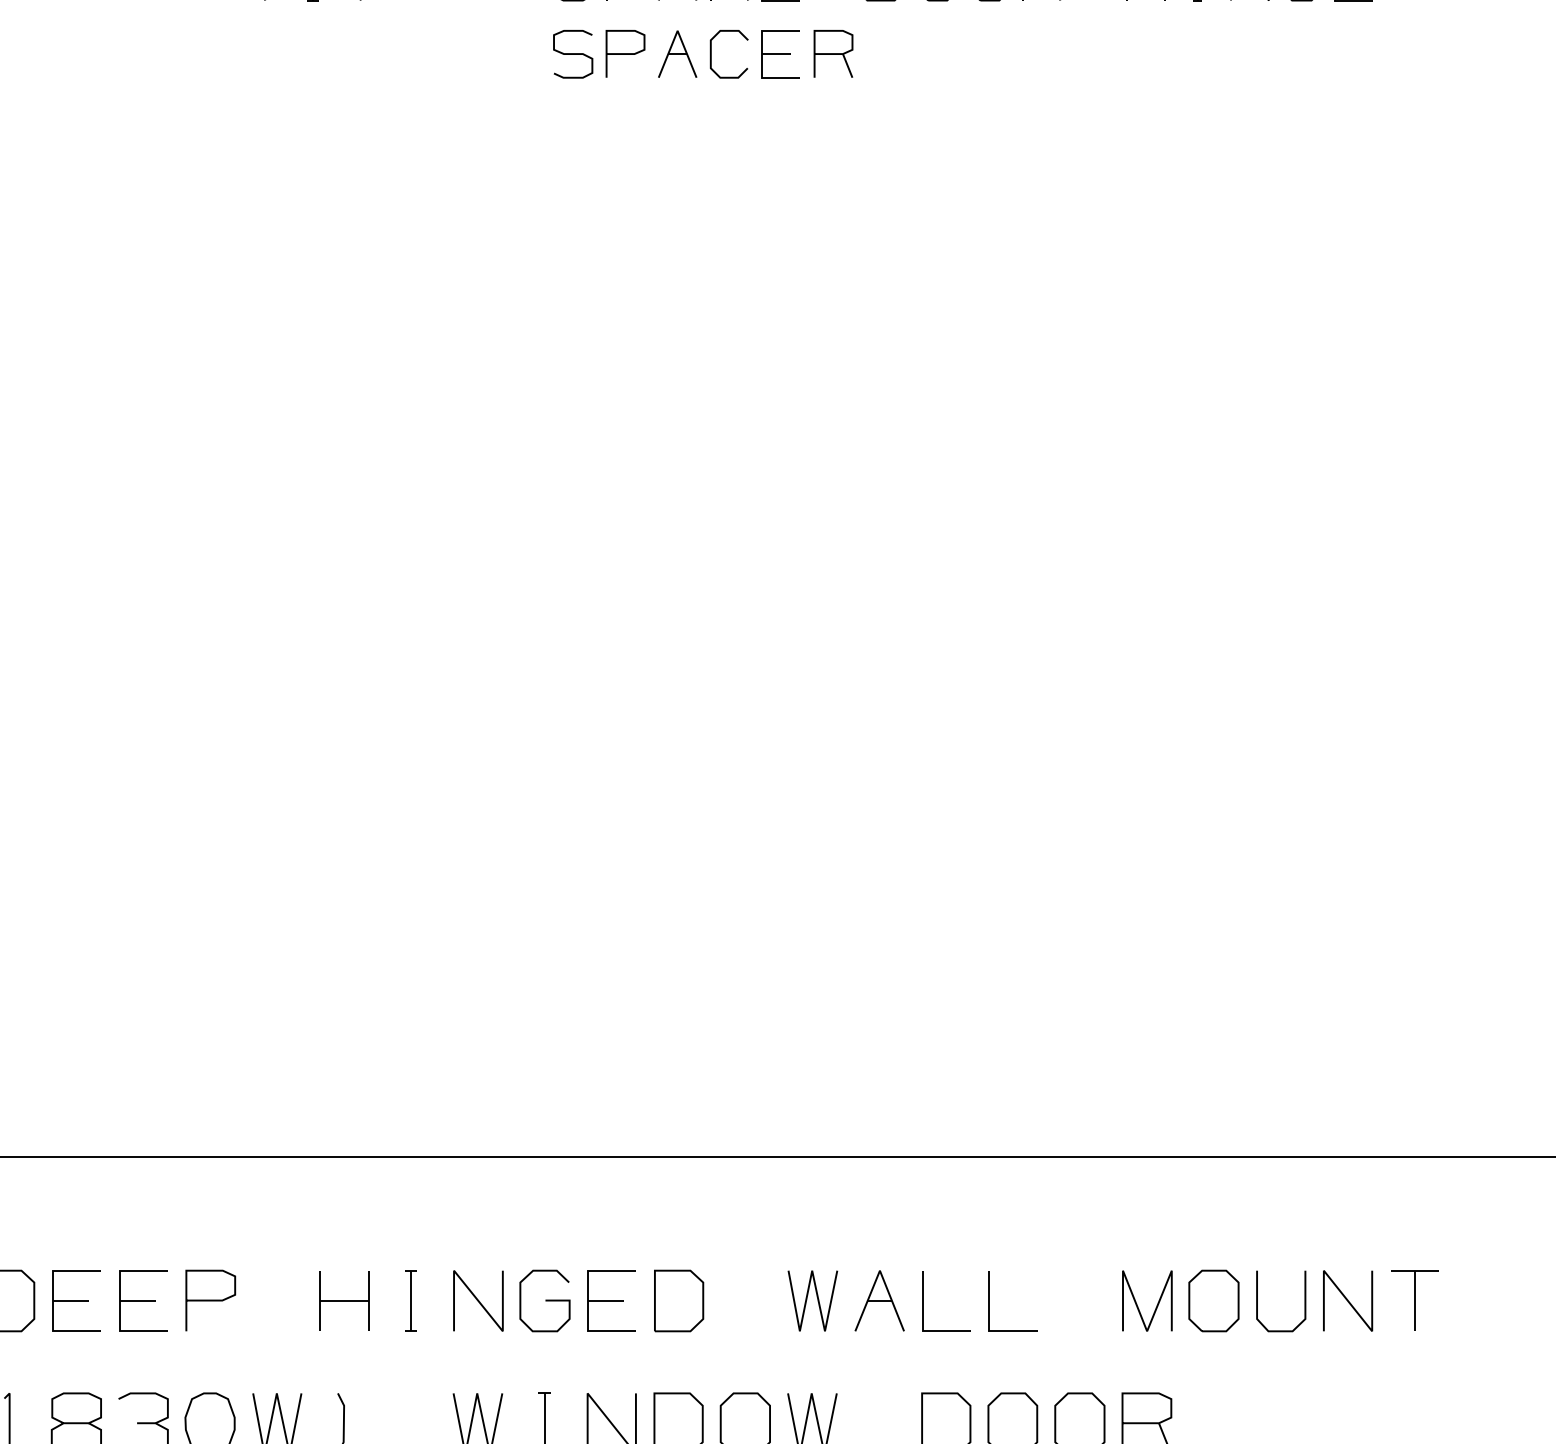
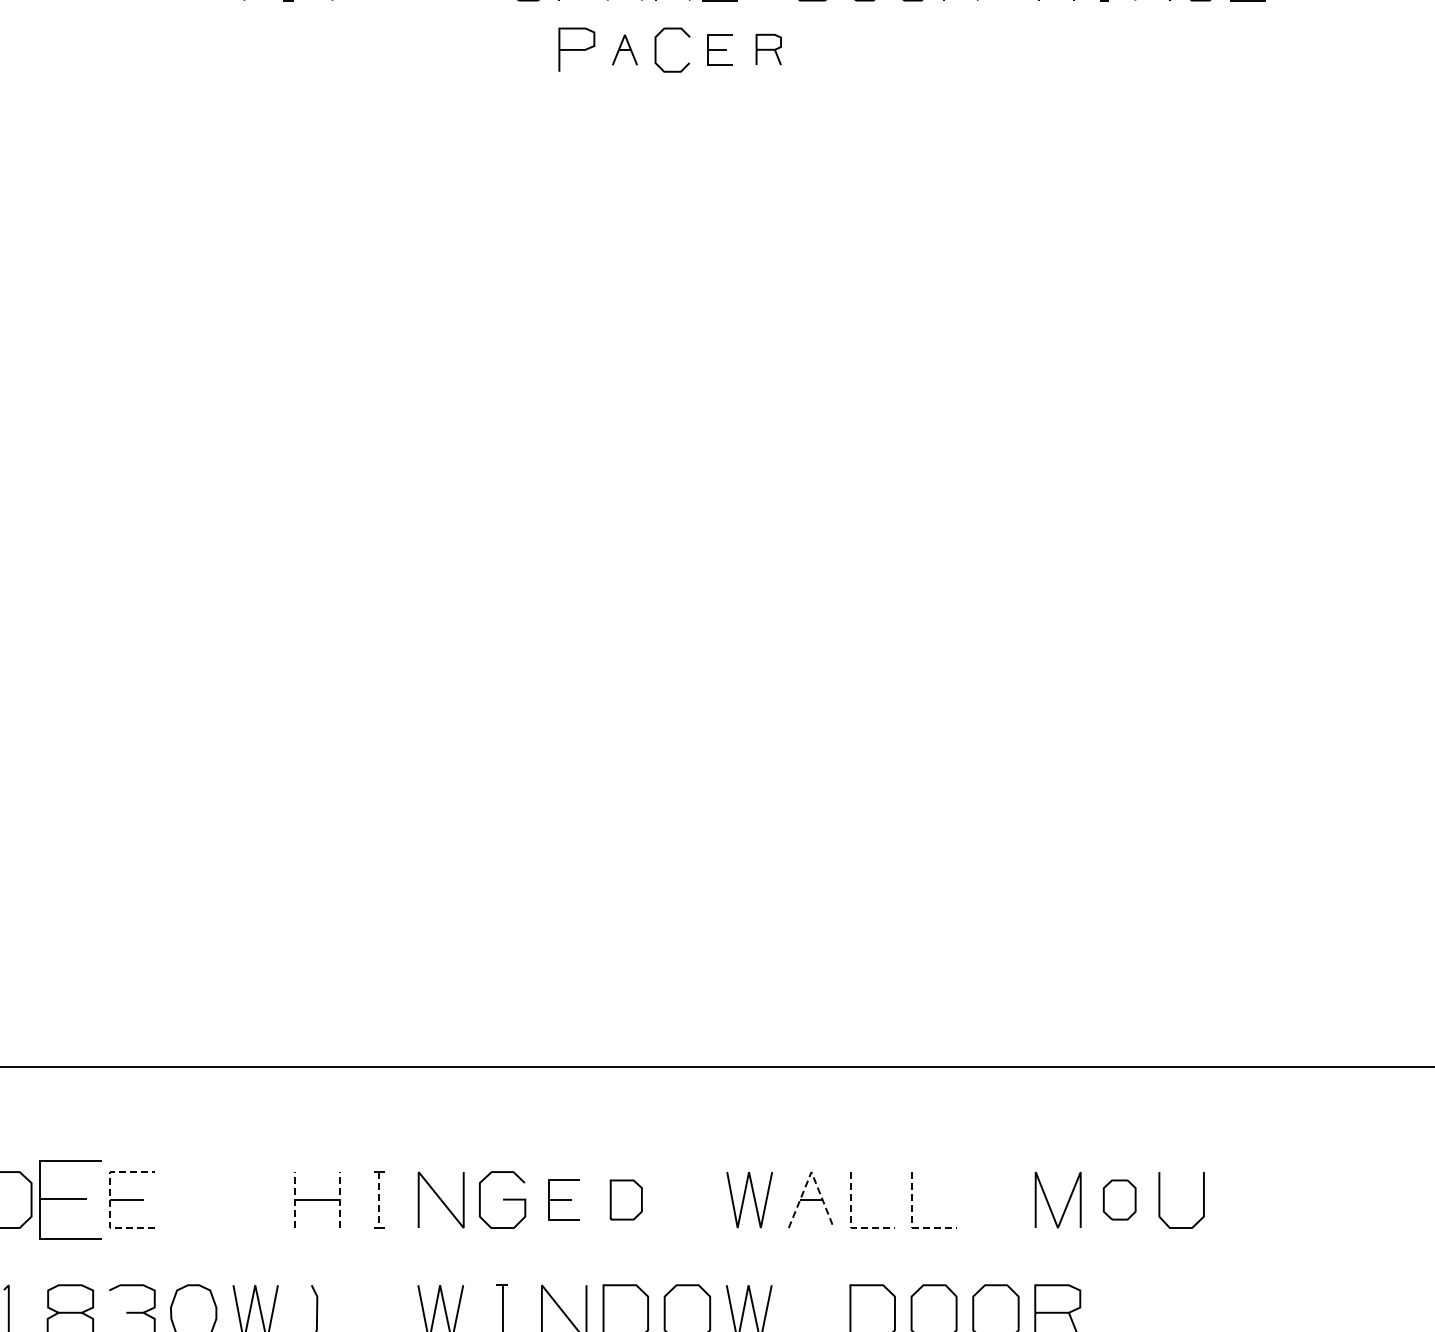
curve: (573, 53) -> (528, 49), removed
part: (677, 53) -> (624, 49), size x0.7
part: (833, 53) -> (768, 49), size x0.7
part: (780, 54) -> (719, 50), size x0.7
line: (879, 1271) -> (811, 1172), solid -> dashed
part: (76, 1300) -> (70, 1199), size x1.4
curve: (209, 1300) -> (193, 1199), removed
part: (611, 1300) -> (563, 1199), size x0.7
part: (679, 1300) -> (626, 1199), size x0.7
part: (1213, 1300) -> (1119, 1199), size x0.7
line: (1348, 1300) -> (1243, 1199), removed
part: (1415, 1300) -> (1305, 1199), removed
line: (119, 1301) -> (110, 1200), solid -> dashed
line: (320, 1301) -> (295, 1200), solid -> dashed
line: (369, 1301) -> (340, 1200), solid -> dashed
line: (411, 1301) -> (379, 1200), solid -> dashed
line: (922, 1326) -> (850, 1223), solid -> dashed
line: (989, 1326) -> (912, 1223), solid -> dashed

